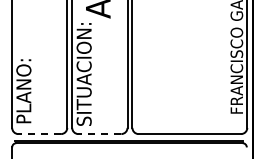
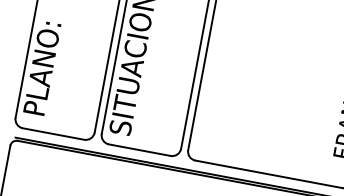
line: (39, 134) -> (53, 134), dashed -> solid
line: (99, 134) -> (139, 150), dashed -> solid

